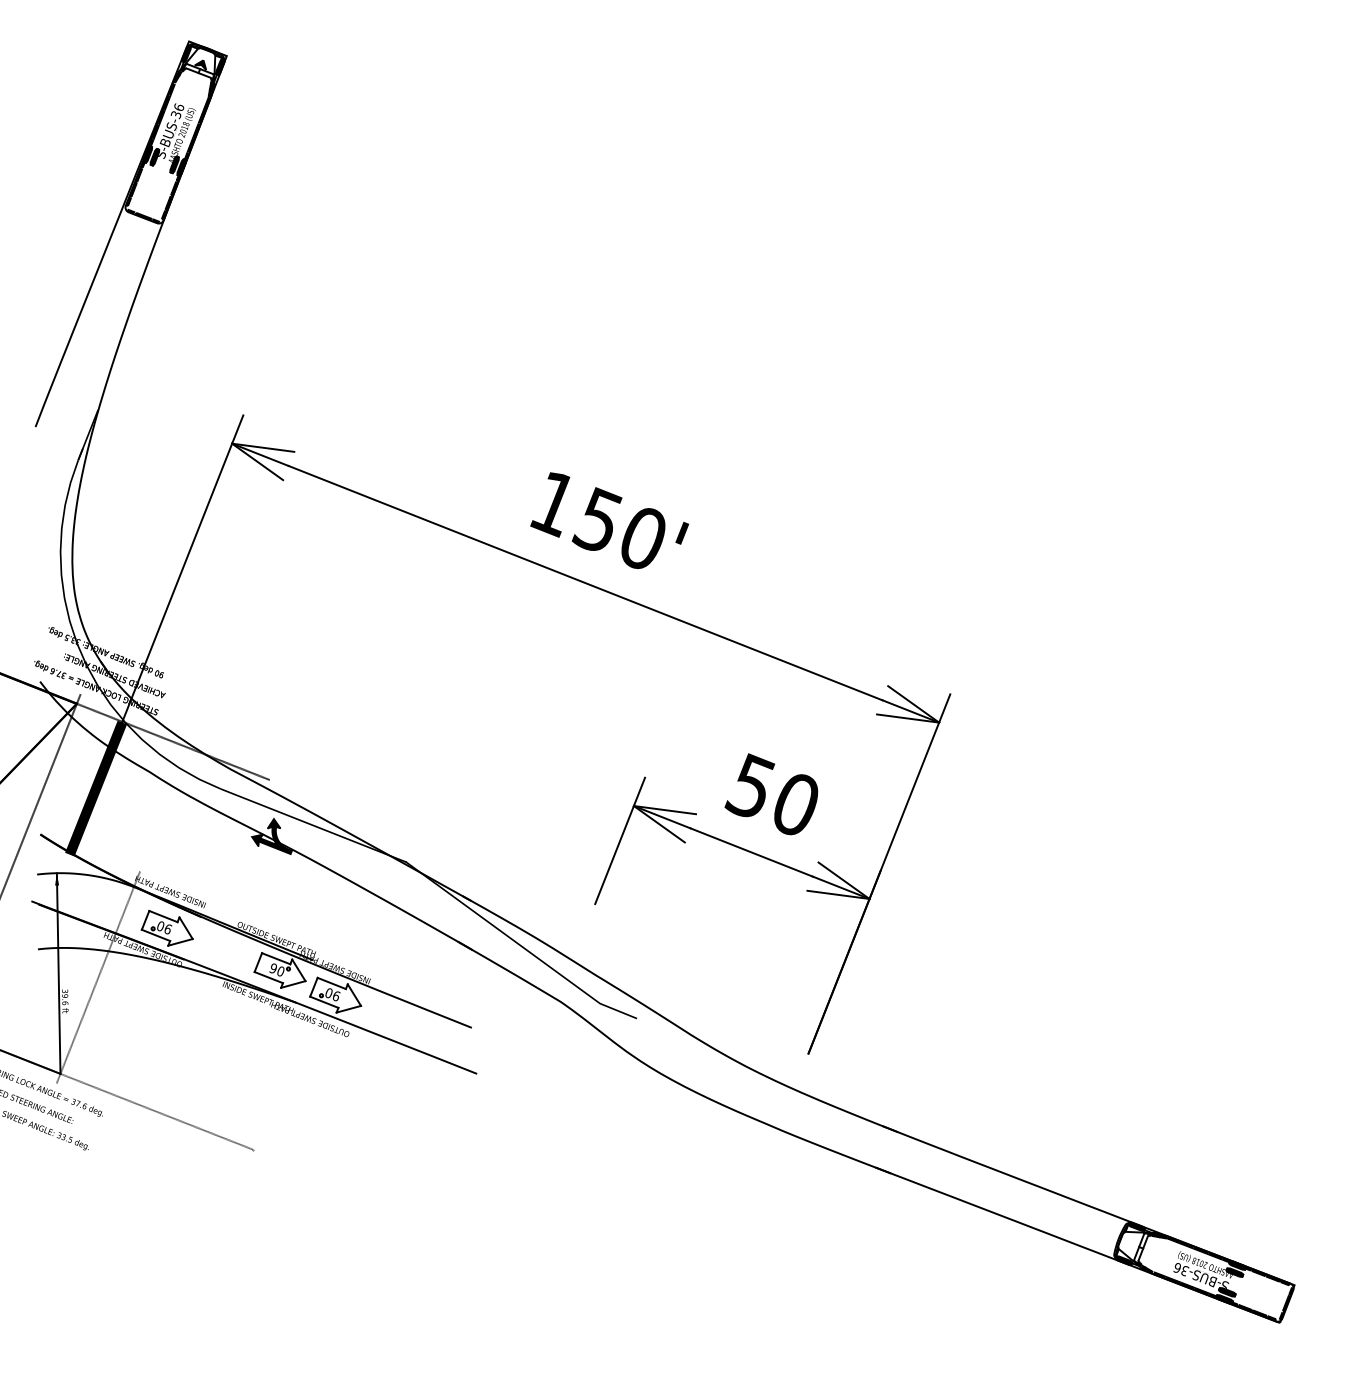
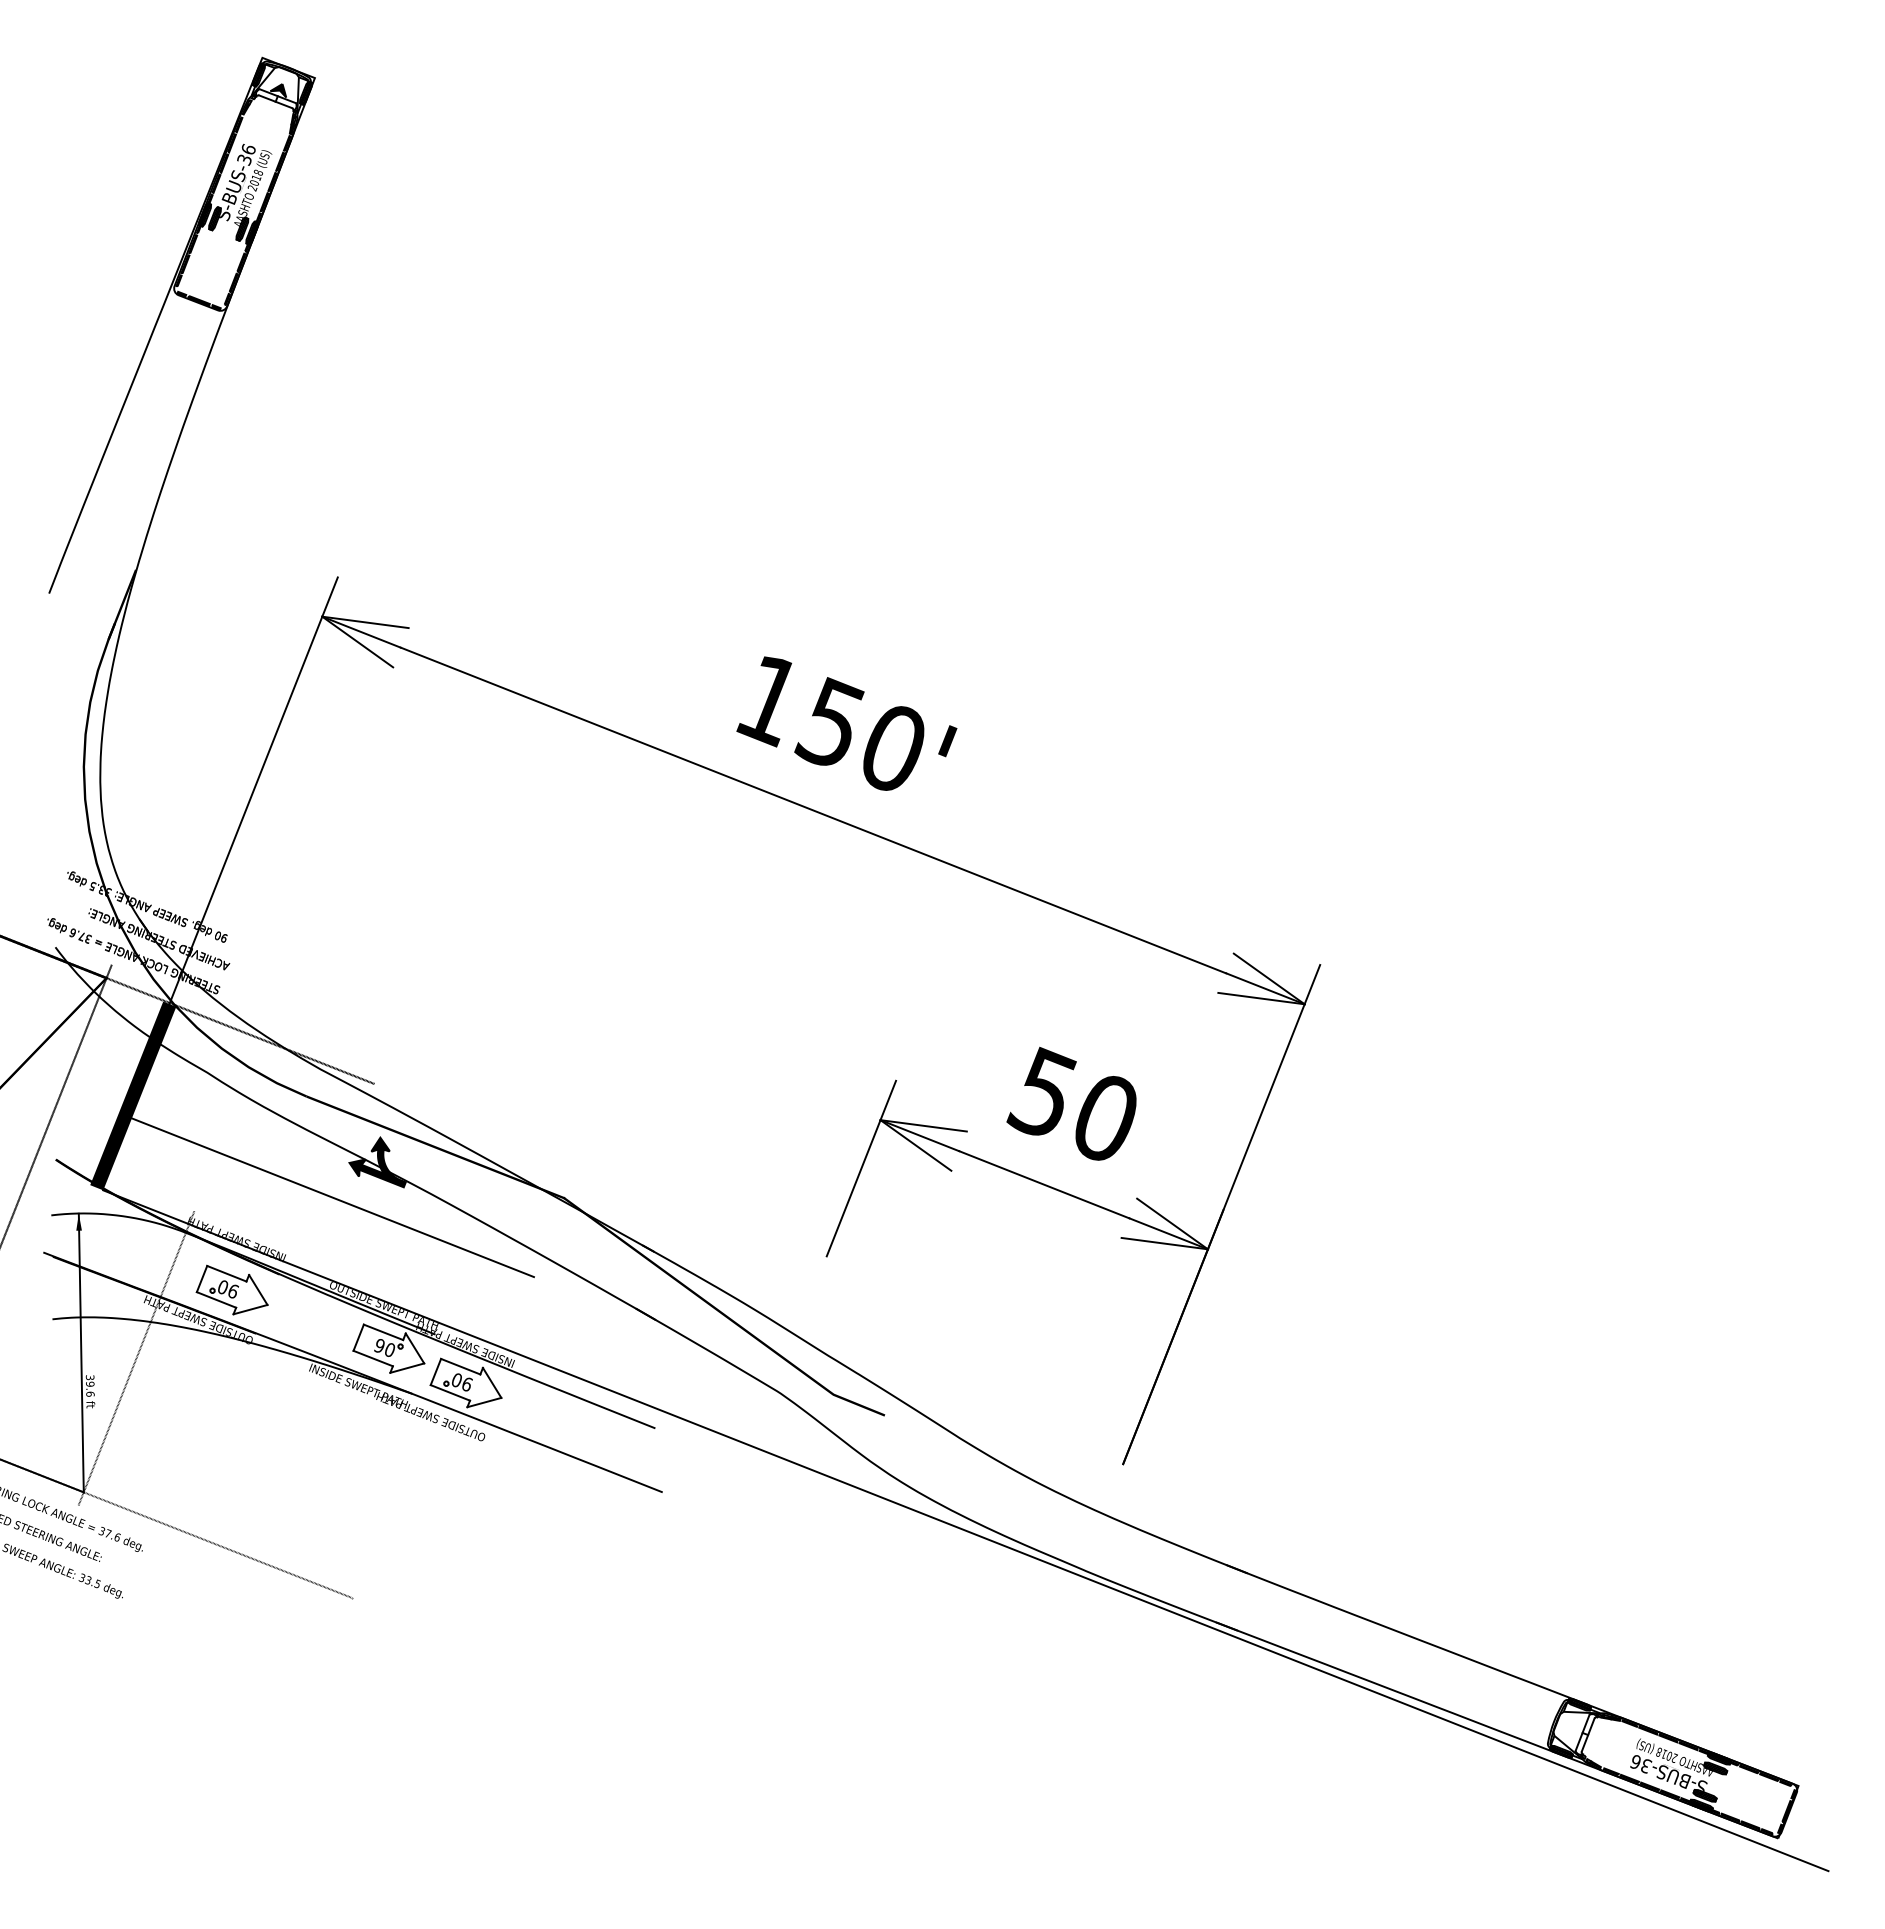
line: (237, 860) -> (329, 1196), added
line: (695, 1101) -> (965, 1530), added

